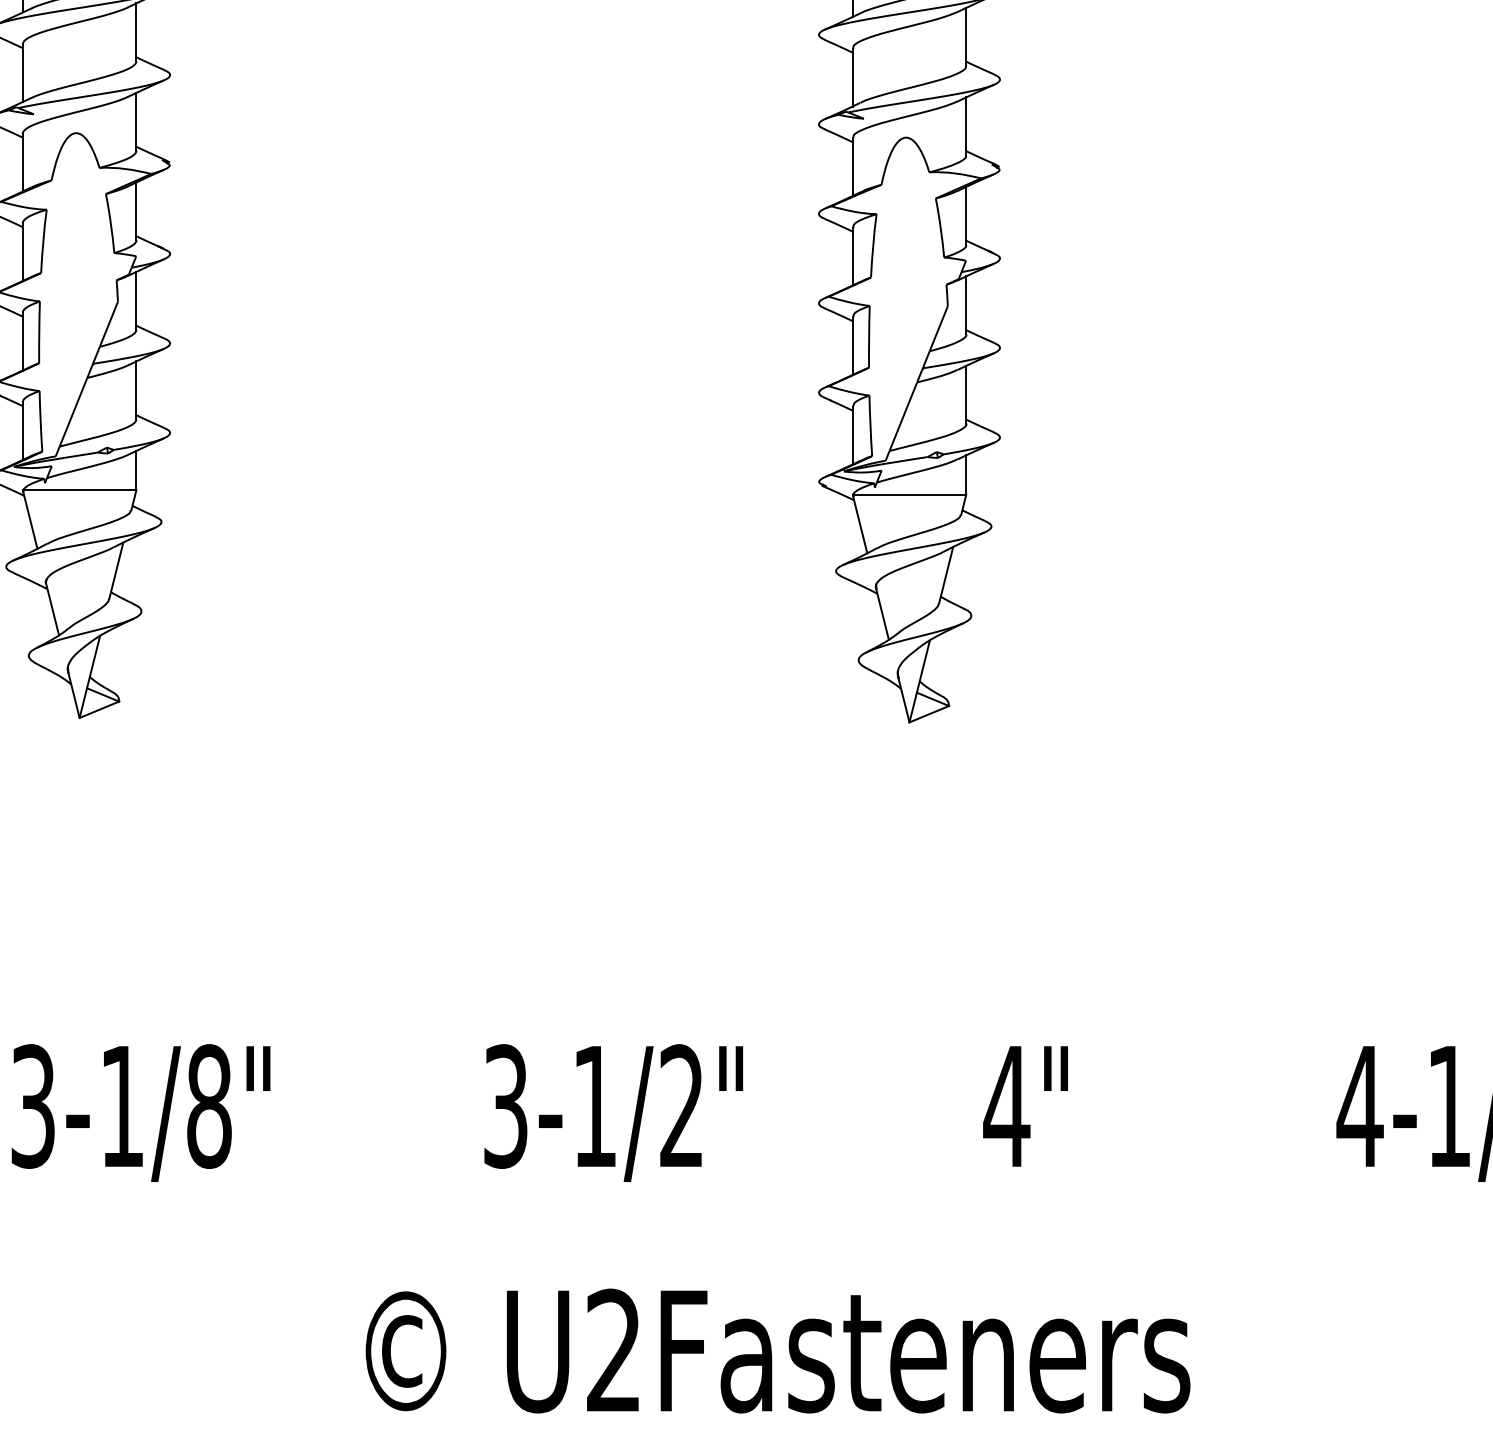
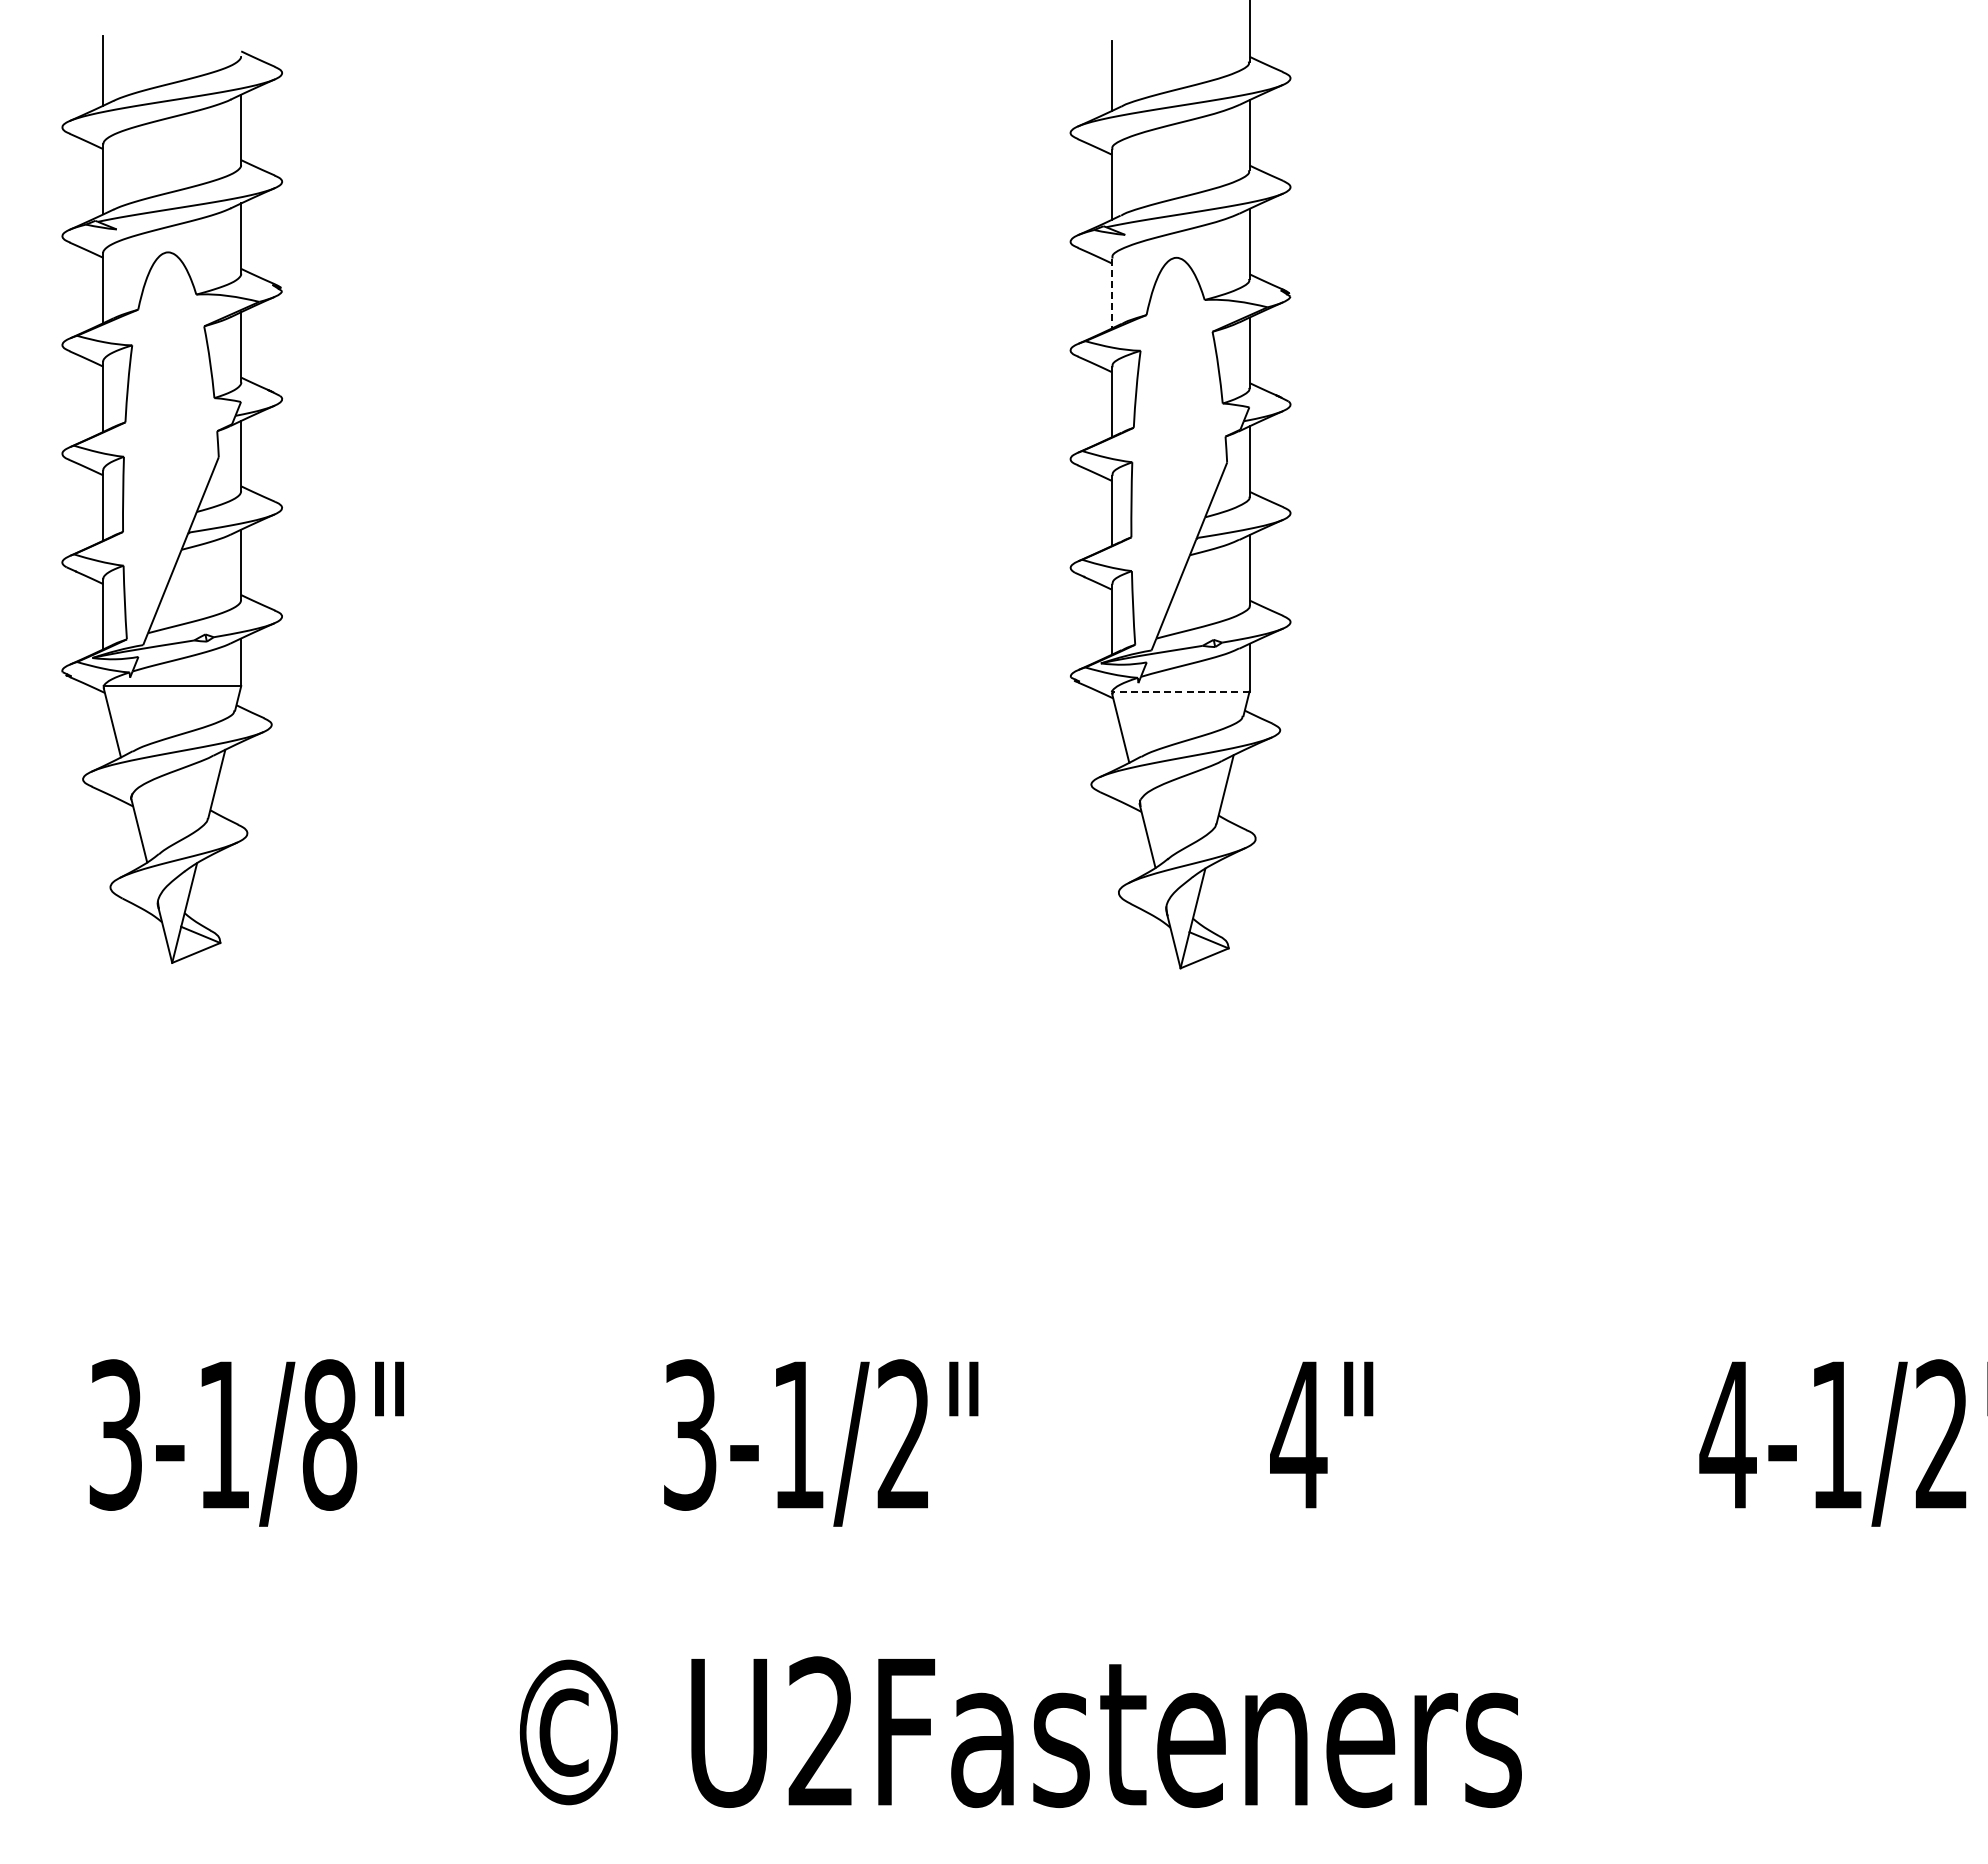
line: (852, 167) -> (1111, 294), solid -> dashed
line: (909, 494) -> (1180, 691), solid -> dashed

